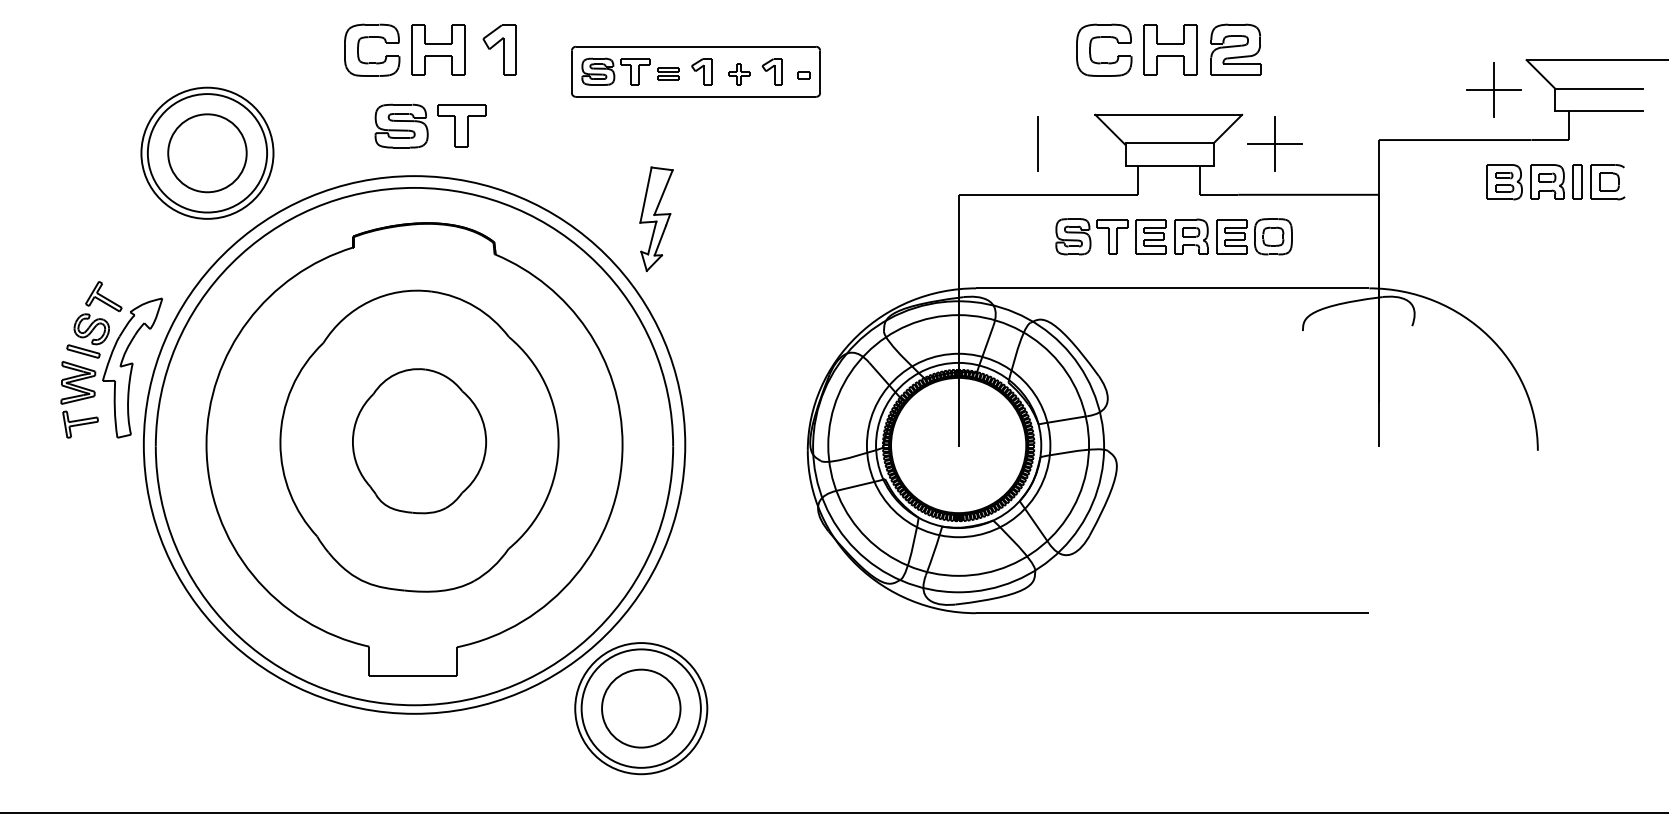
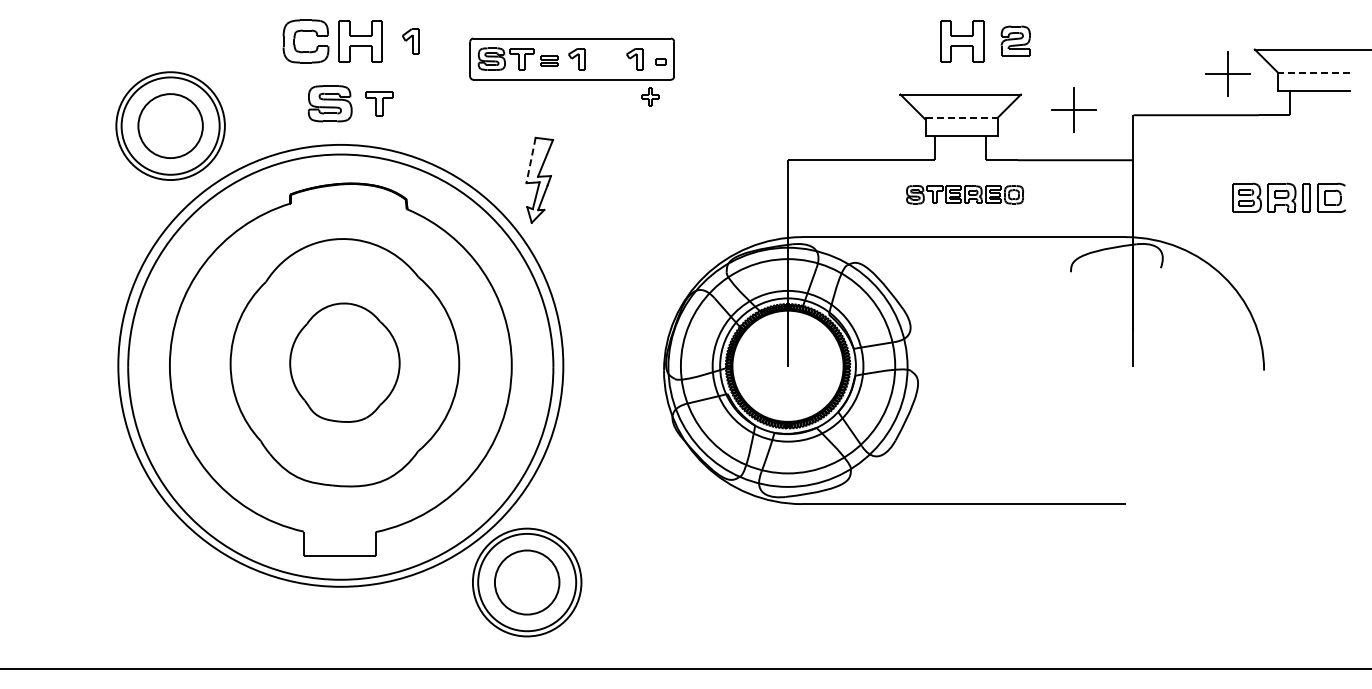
part: (1103, 38) -> (907, 31), removed
part: (1235, 49) -> (1015, 40), size x0.7
part: (499, 50) -> (410, 41), size x0.6
part: (738, 73) -> (650, 96), moved
line: (1599, 89) -> (1314, 73), solid -> dashed
part: (461, 125) -> (379, 103), size x0.7
line: (1038, 144) -> (853, 118), removed
line: (1169, 144) -> (961, 118), solid -> dashed
part: (1274, 144) -> (1073, 109), moved
part: (1556, 181) -> (1289, 197), moved
line: (645, 195) -> (530, 160), solid -> dashed
part: (1173, 236) -> (964, 194), size x0.6
part: (111, 359) -> (91, 295), removed

